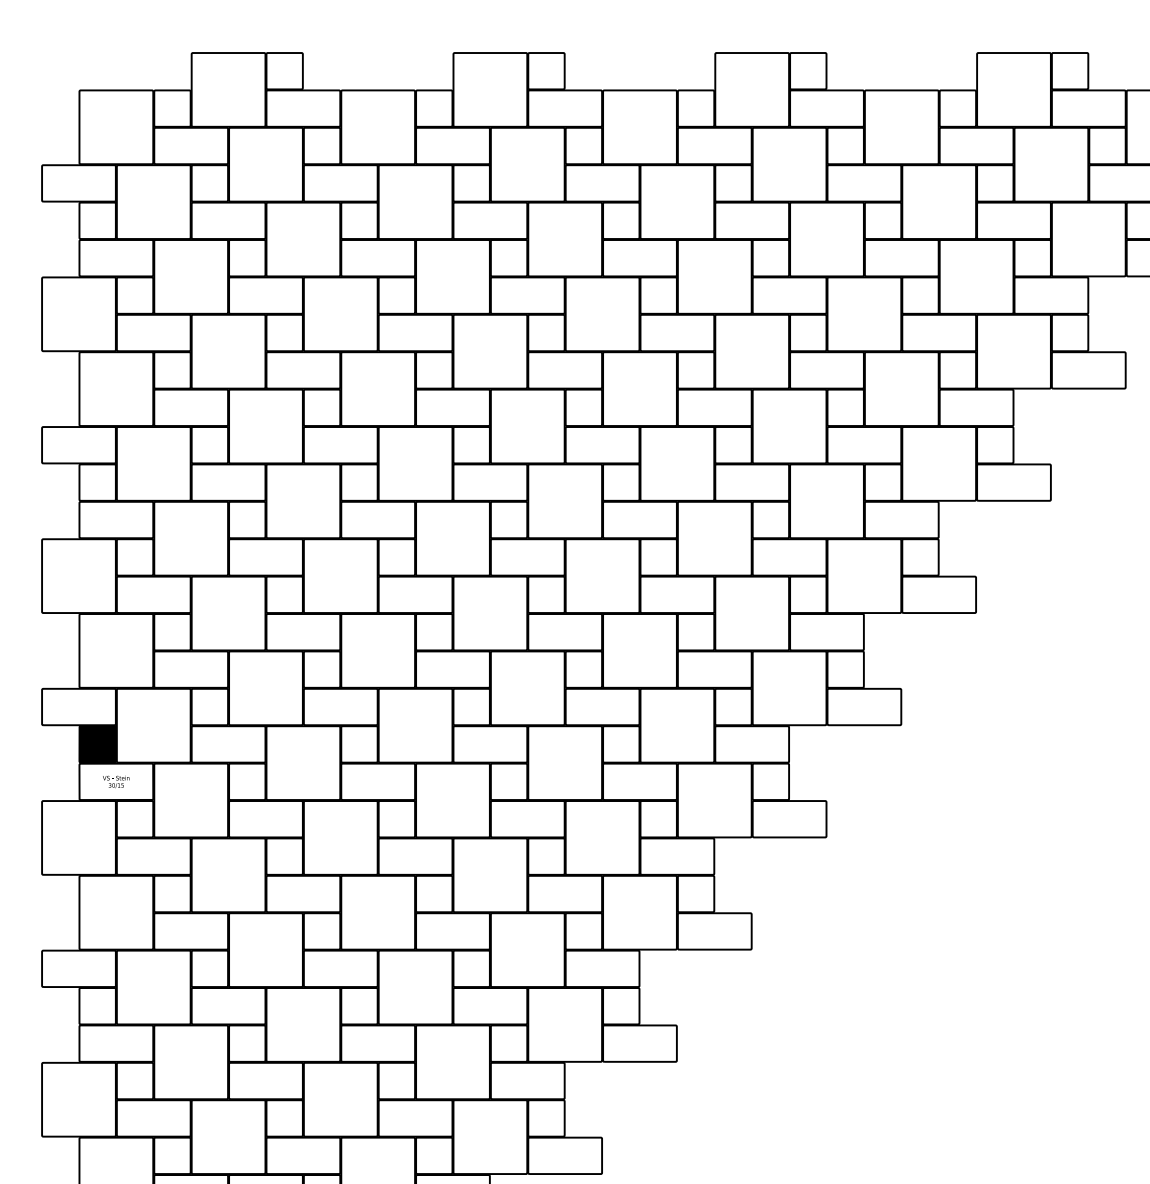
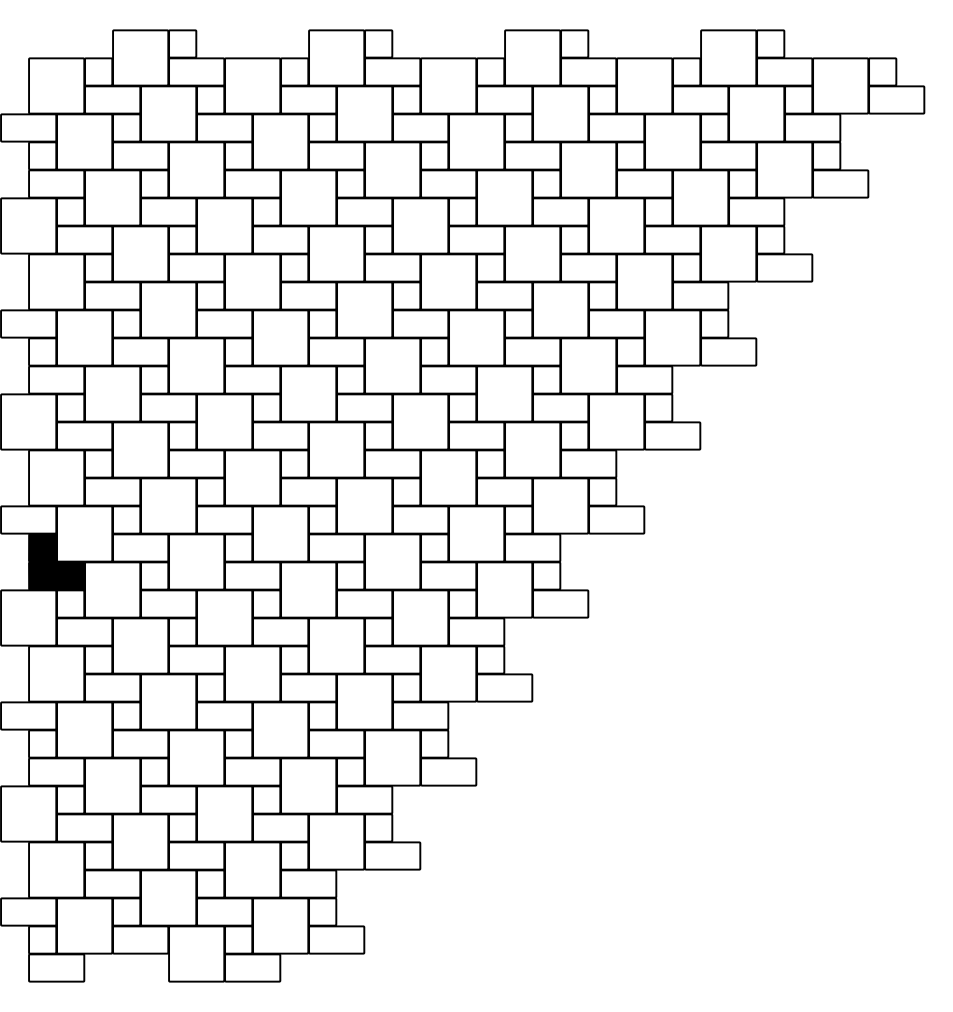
fill: (116, 781) -> (56, 575), added

